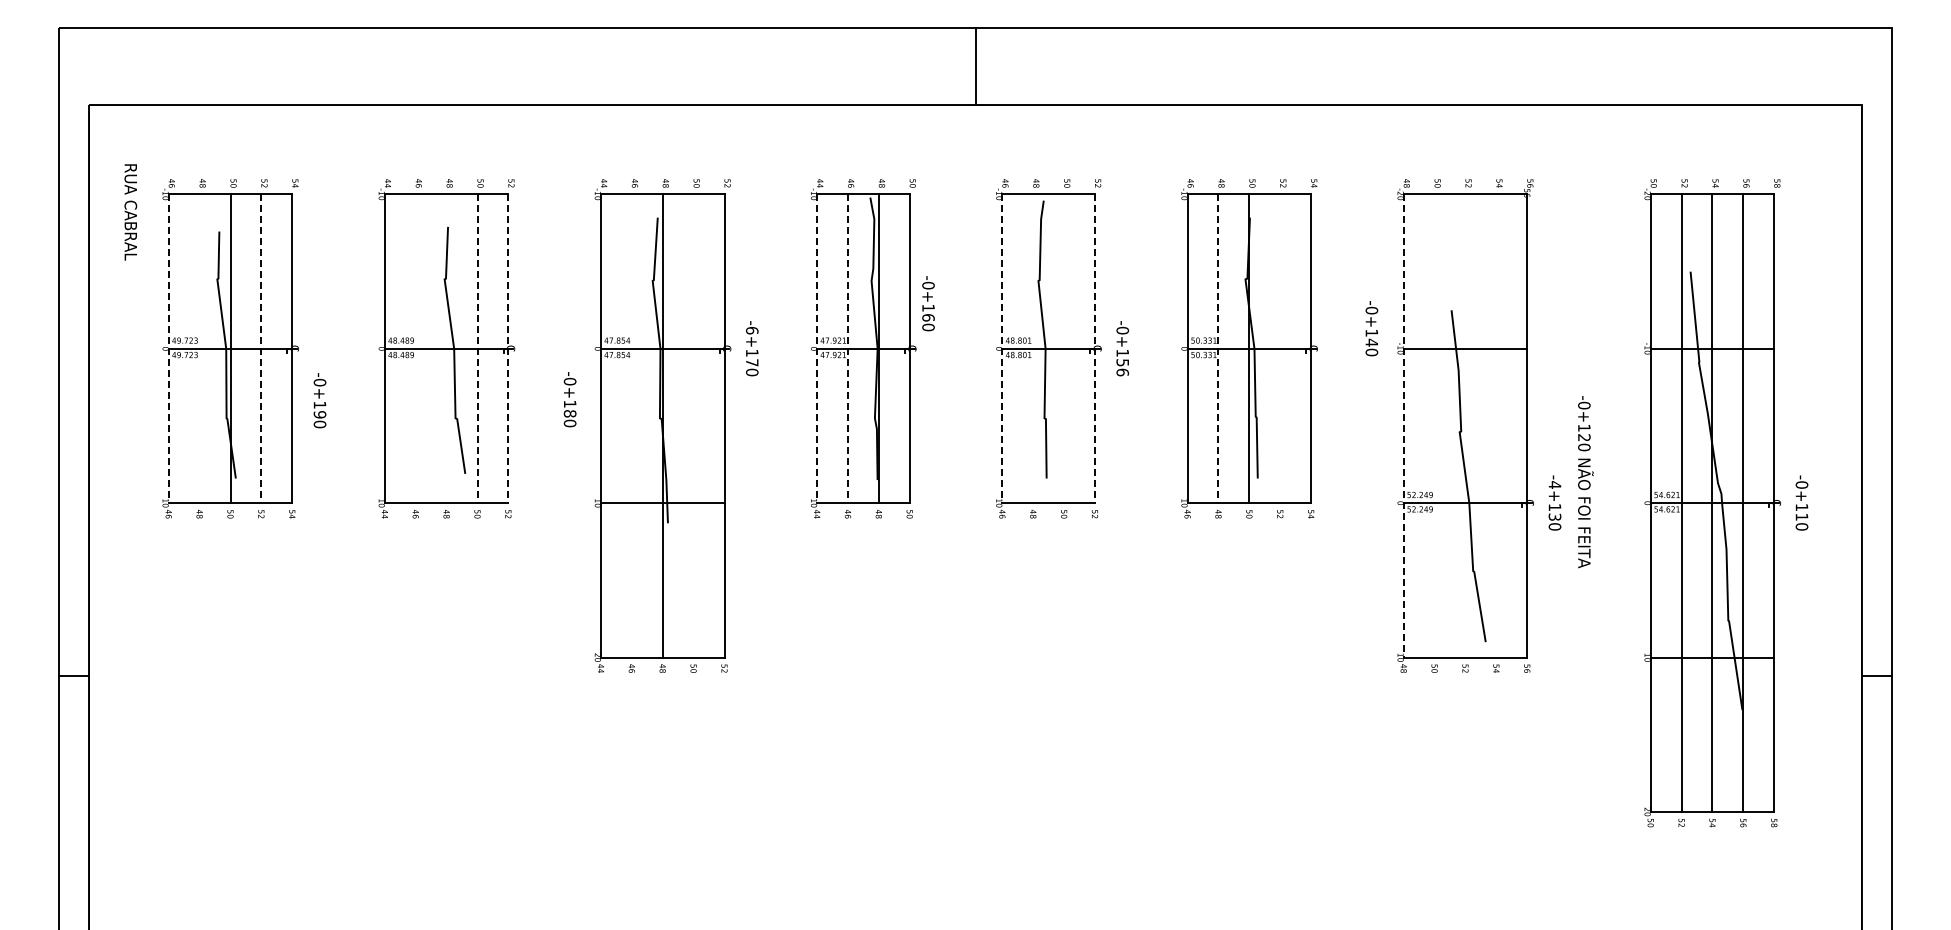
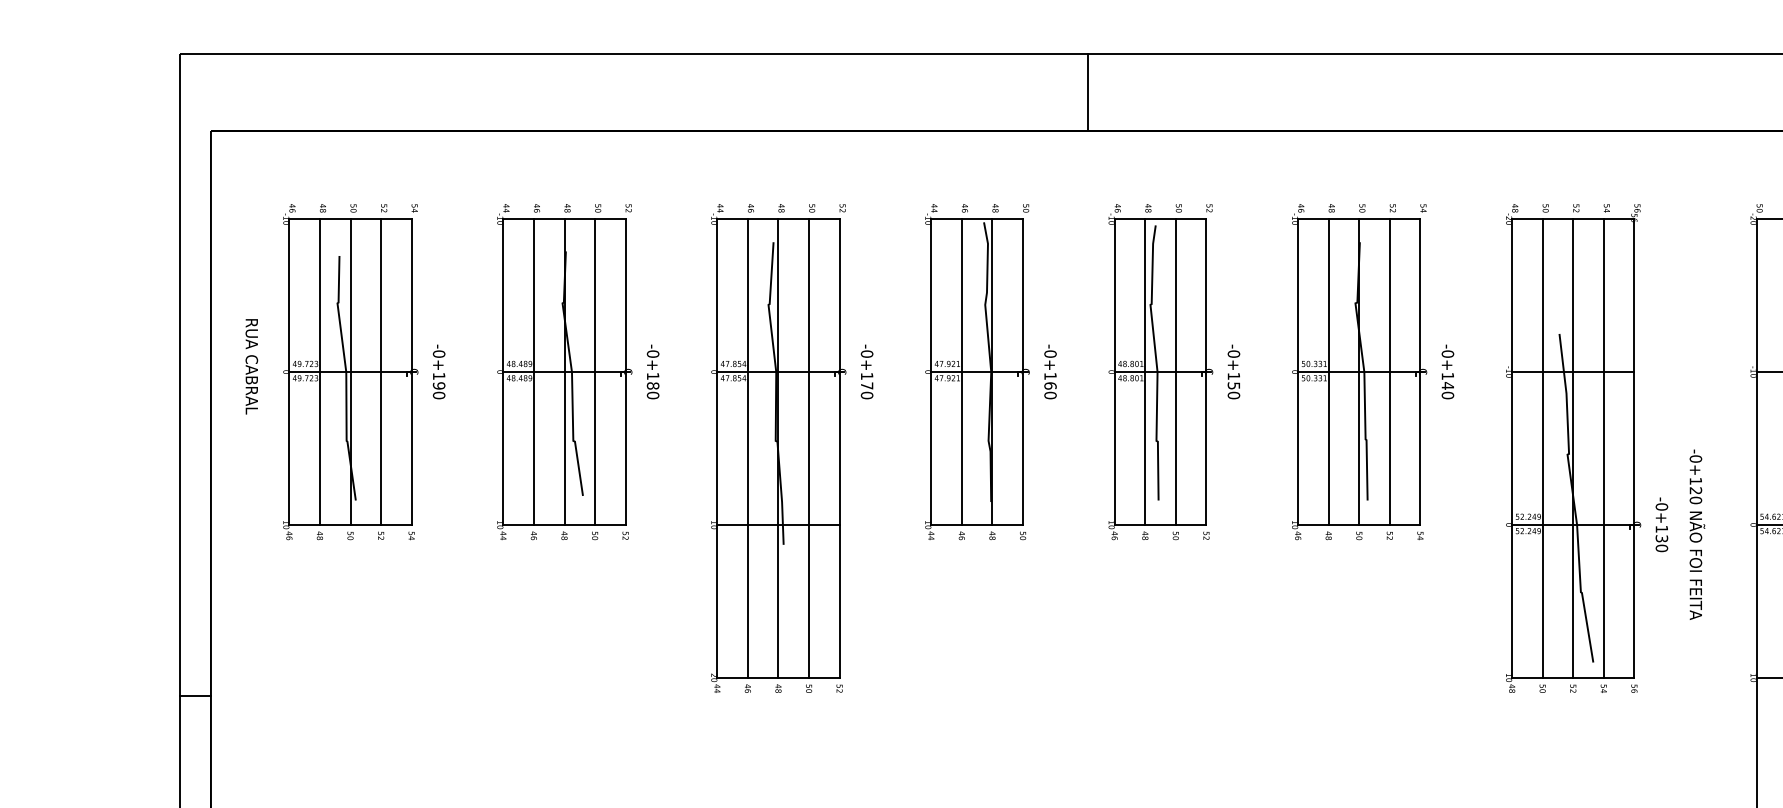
text: (130, 212) -> (251, 366), moved
text: (928, 303) -> (1050, 371), moved
text: (1371, 328) -> (1447, 371), moved
text: (752, 330) -> (867, 353), -6+170 -> -0+170
line: (199, 348) -> (319, 371), added
line: (415, 348) -> (533, 371), added
line: (446, 348) -> (564, 371), added
line: (1033, 348) -> (1145, 371), added
line: (1064, 348) -> (1176, 371), added
line: (1280, 348) -> (1390, 371), added
line: (168, 349) -> (289, 372), dashed -> solid
line: (261, 349) -> (381, 372), dashed -> solid
line: (477, 349) -> (595, 372), dashed -> solid
line: (508, 349) -> (625, 372), dashed -> solid
line: (817, 349) -> (931, 372), dashed -> solid
line: (847, 349) -> (961, 372), dashed -> solid
line: (1002, 349) -> (1114, 372), dashed -> solid
line: (1094, 349) -> (1205, 372), dashed -> solid
line: (1218, 349) -> (1328, 372), dashed -> solid
text: (1122, 372) -> (1233, 395), -0+156 -> -0+150
text: (569, 399) -> (652, 371), moved
text: (319, 400) -> (438, 371), moved
line: (631, 425) -> (747, 448), added
line: (693, 425) -> (808, 448), added
line: (1434, 425) -> (1542, 448), added
line: (1465, 425) -> (1573, 448), added
line: (1496, 425) -> (1603, 448), added
line: (1403, 426) -> (1511, 449), dashed -> solid
text: (1585, 482) -> (1697, 535), moved
text: (1554, 484) -> (1661, 506), -4+130 -> -0+130

